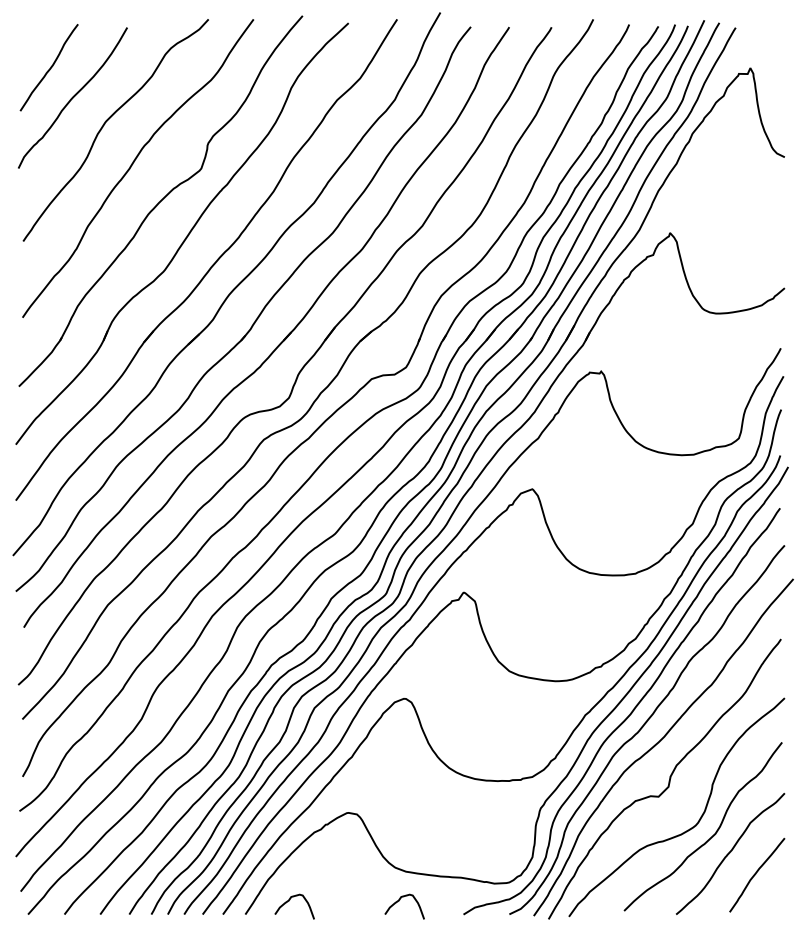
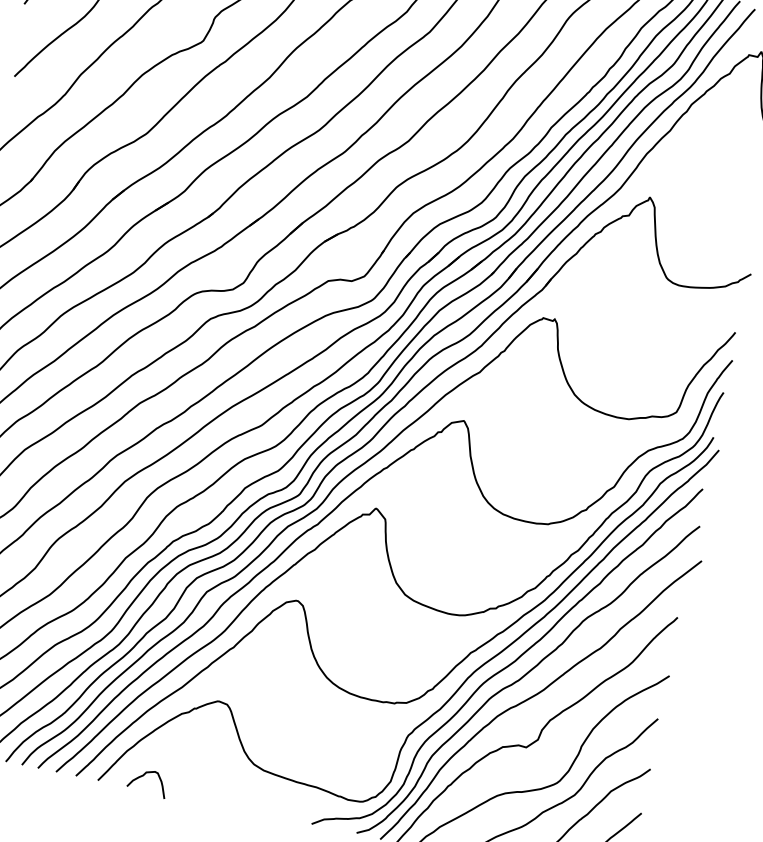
curve: (399, 901) -> (251, 798), removed

